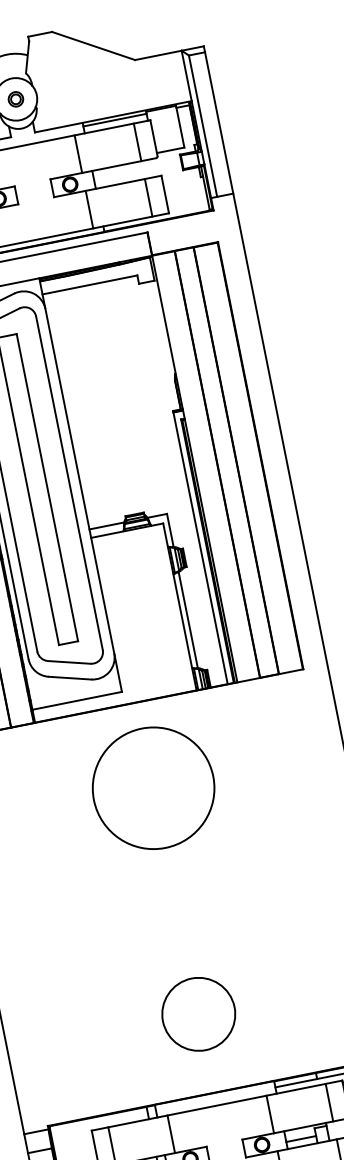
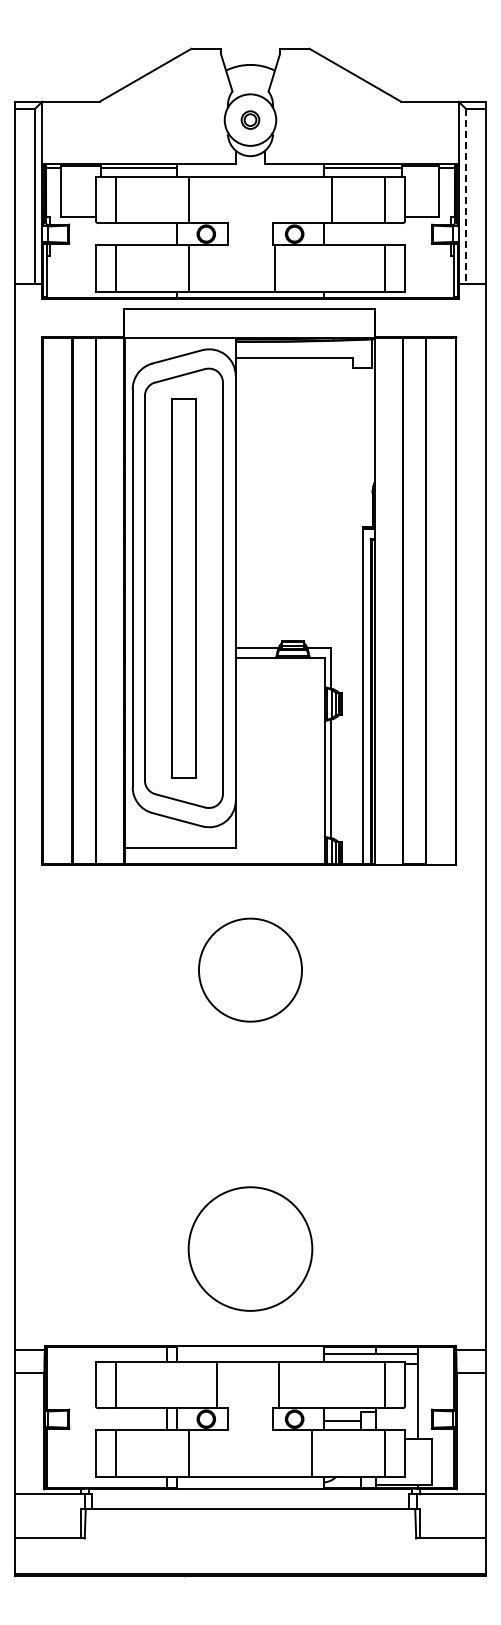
line: (203, 126) -> (466, 196), solid -> dashed
line: (78, 153) -> (331, 199), moved
line: (89, 209) -> (274, 268), moved
circle: (153, 787) -> (250, 969), size x0.7
circle: (198, 1014) -> (250, 1249), size x1.4
line: (270, 1114) -> (278, 1384), moved
line: (171, 1133) -> (217, 1384), moved

